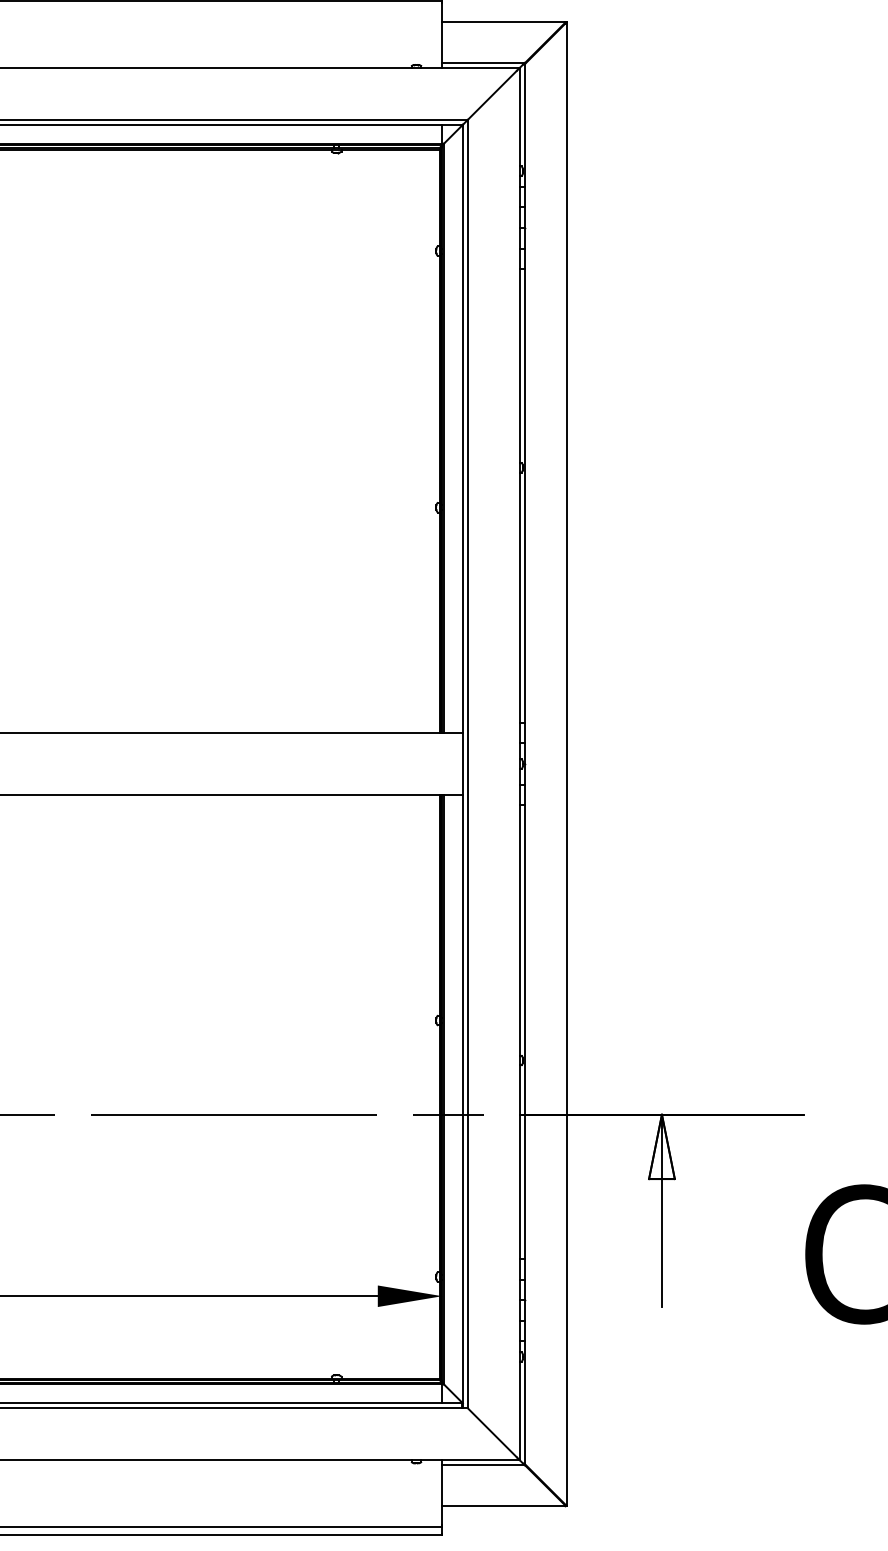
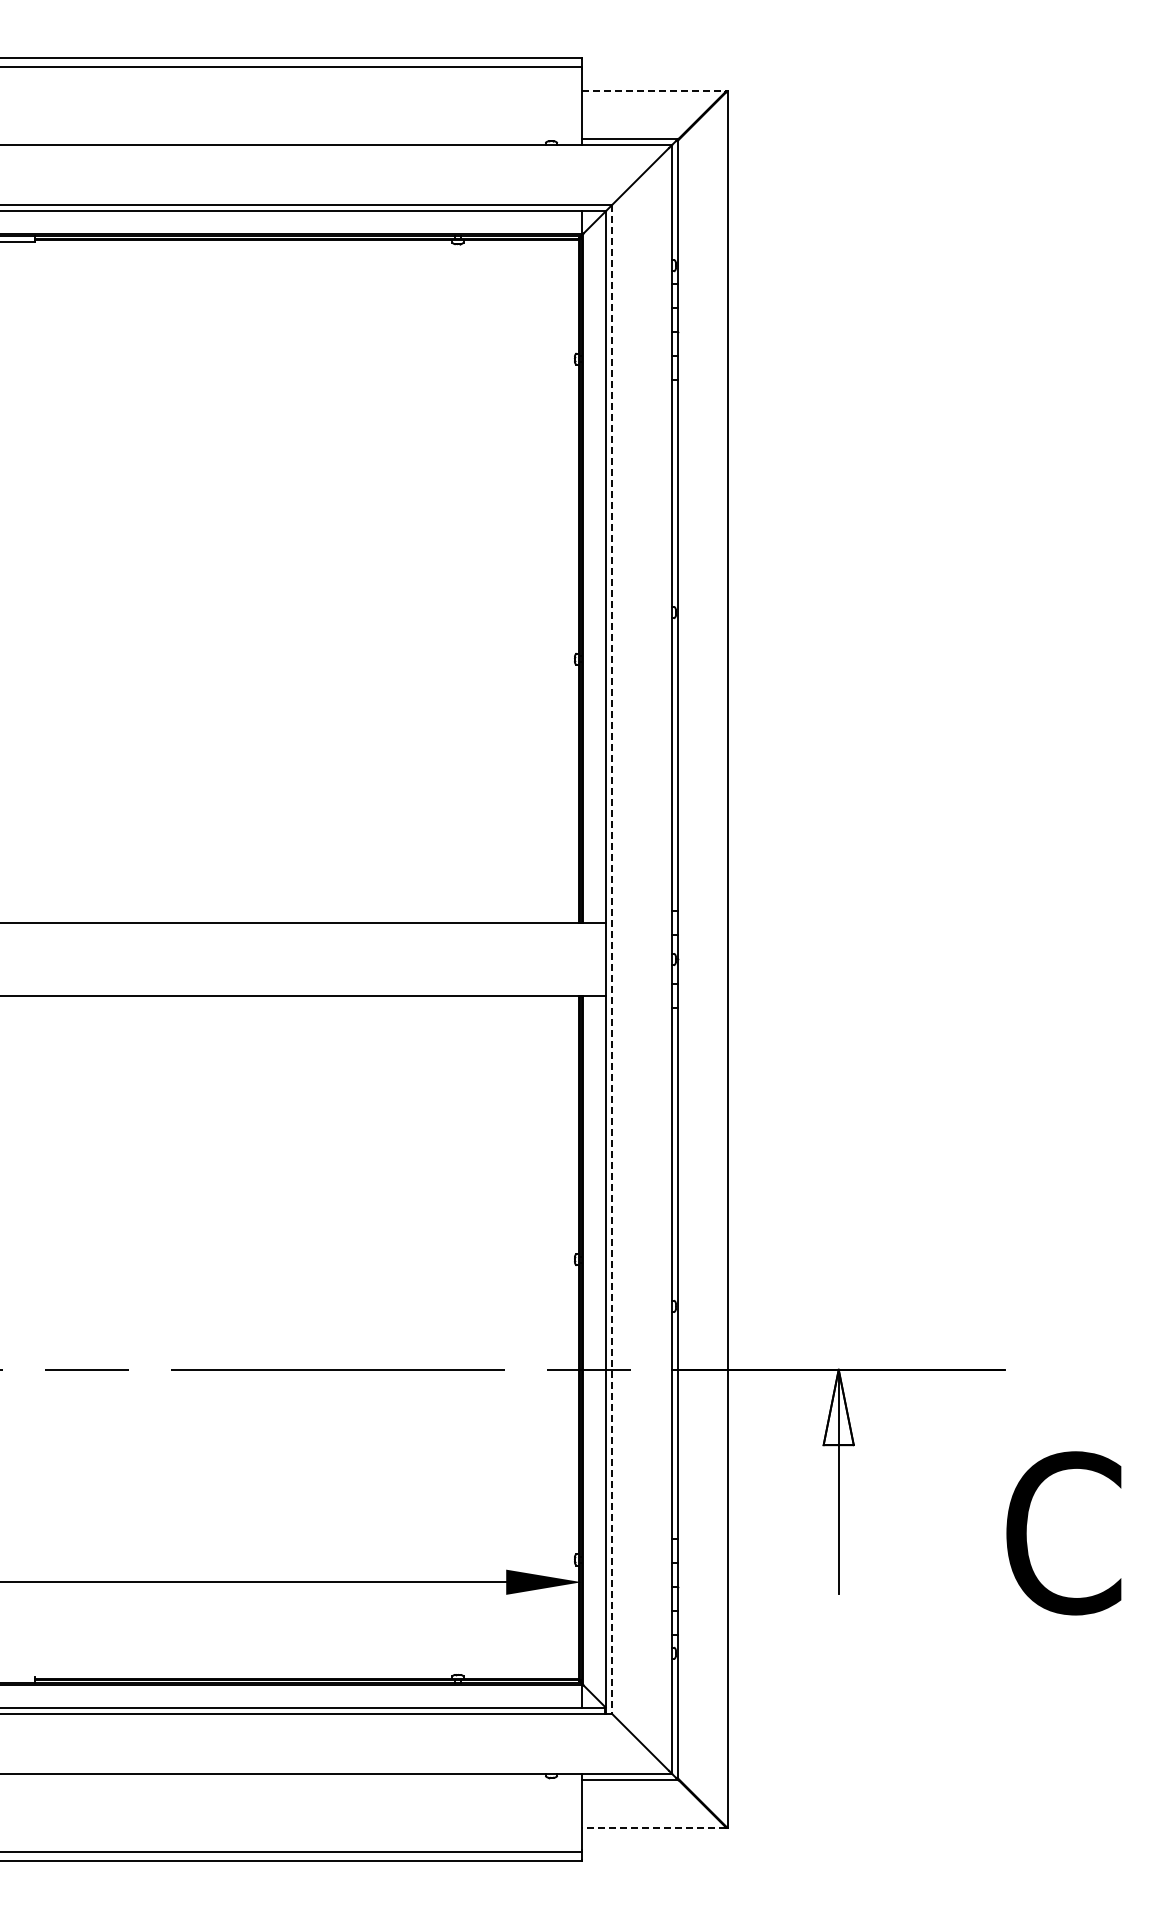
line: (503, 22) -> (653, 91), solid -> dashed
line: (467, 764) -> (611, 959), solid -> dashed
line: (503, 1505) -> (653, 1827), solid -> dashed

